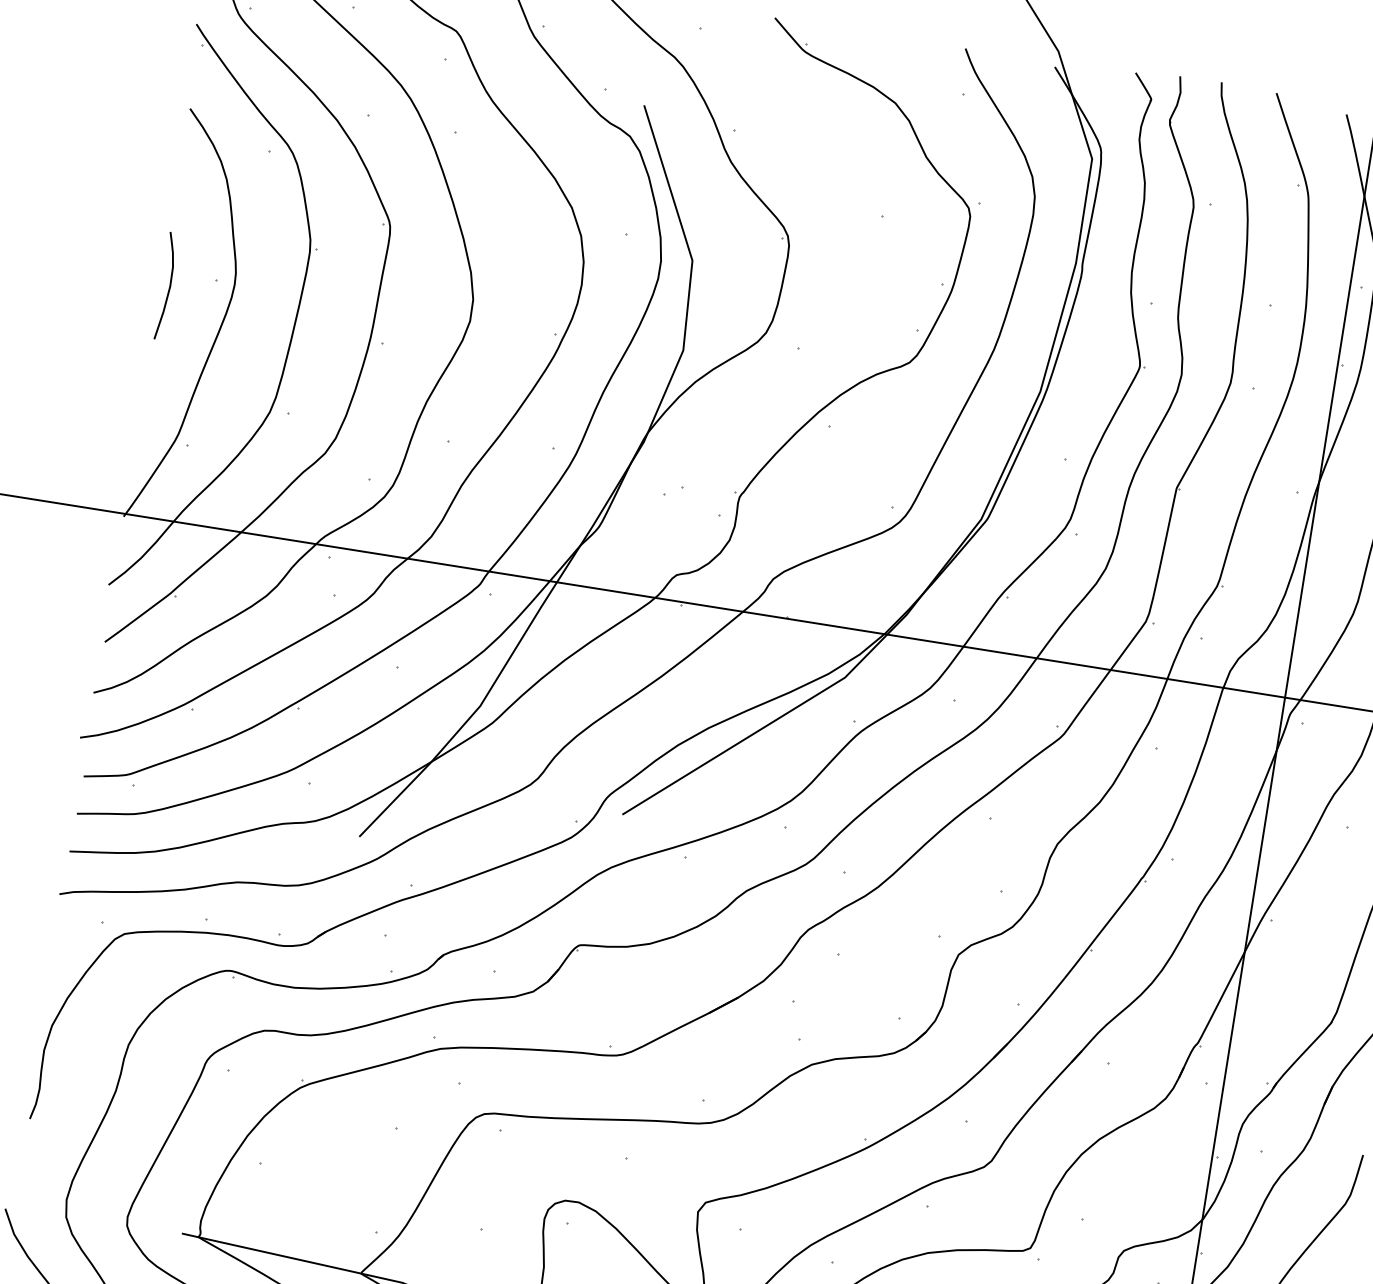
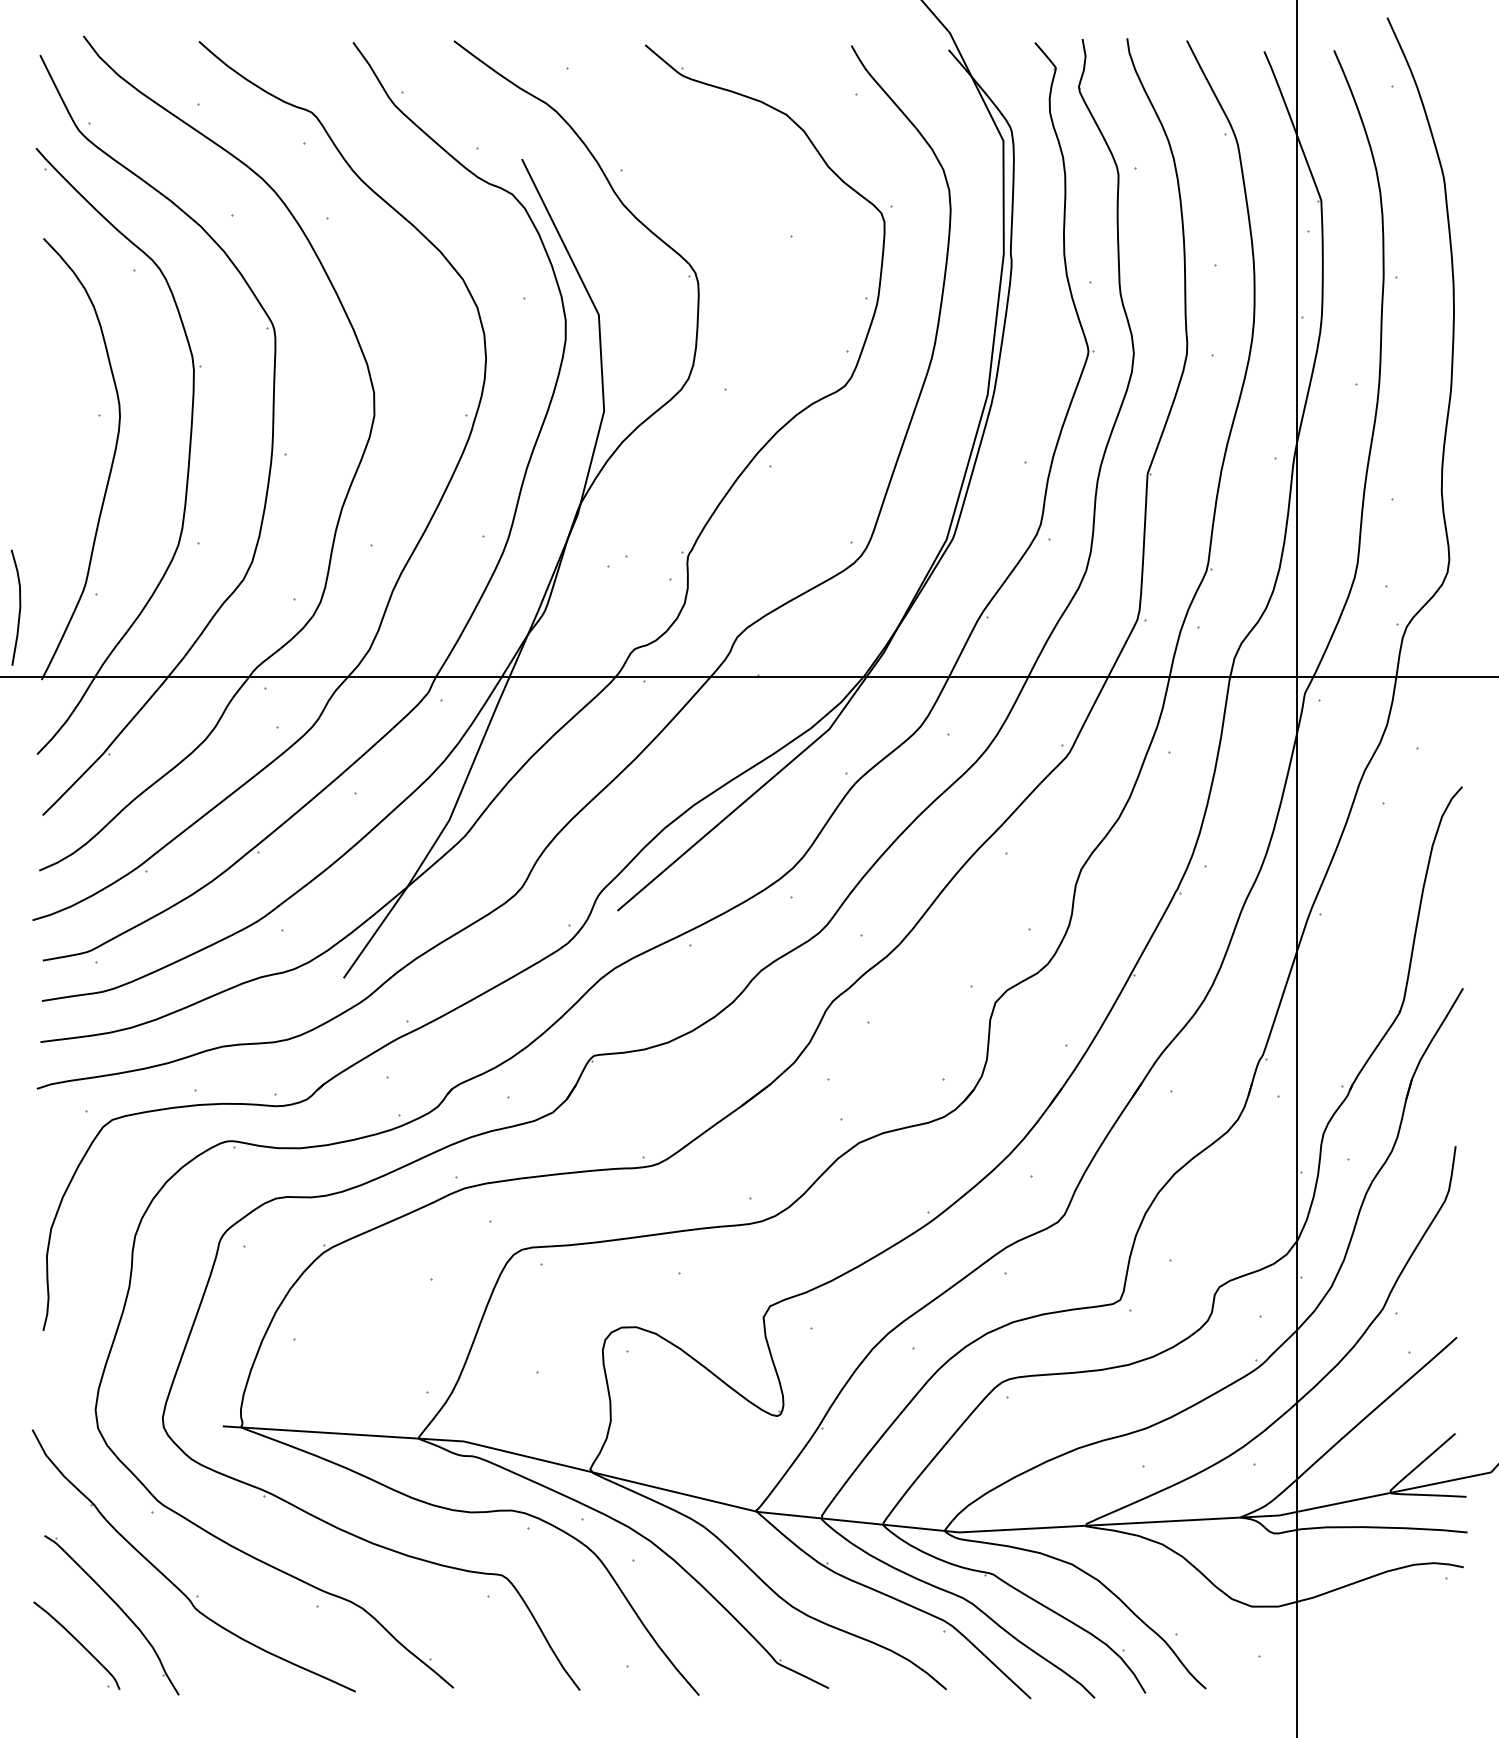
curve: (169, 286) -> (19, 607), moved

